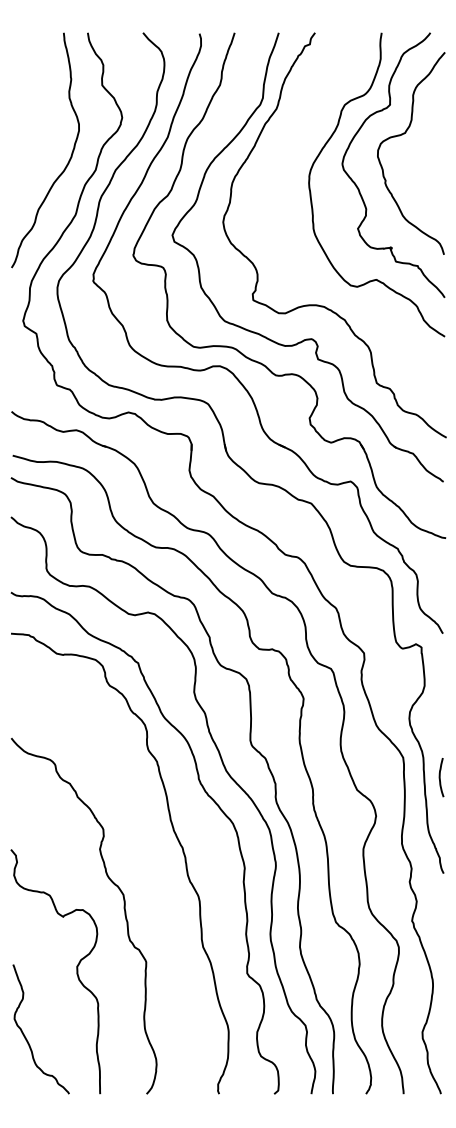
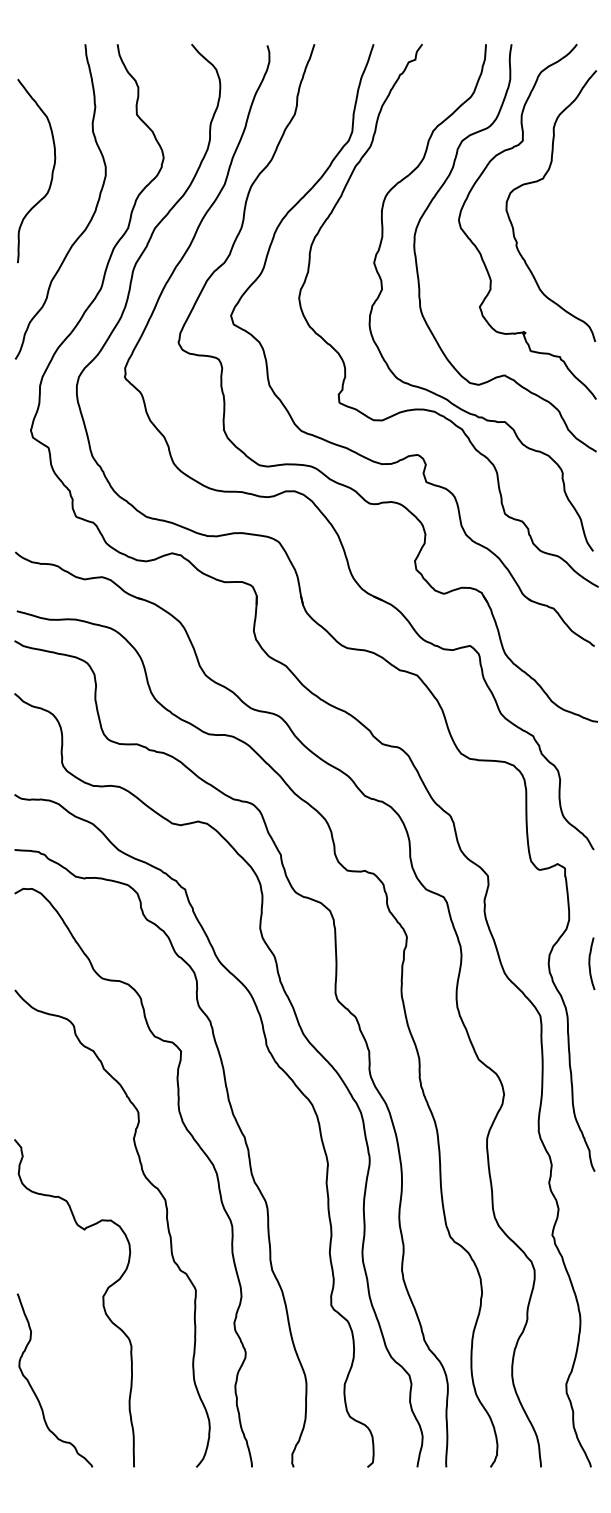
curve: (38, 127) -> (51, 171), added
curve: (285, 217) -> (382, 291), added
curve: (440, 777) -> (590, 963), moved
curve: (143, 849) -> (192, 1139), added

